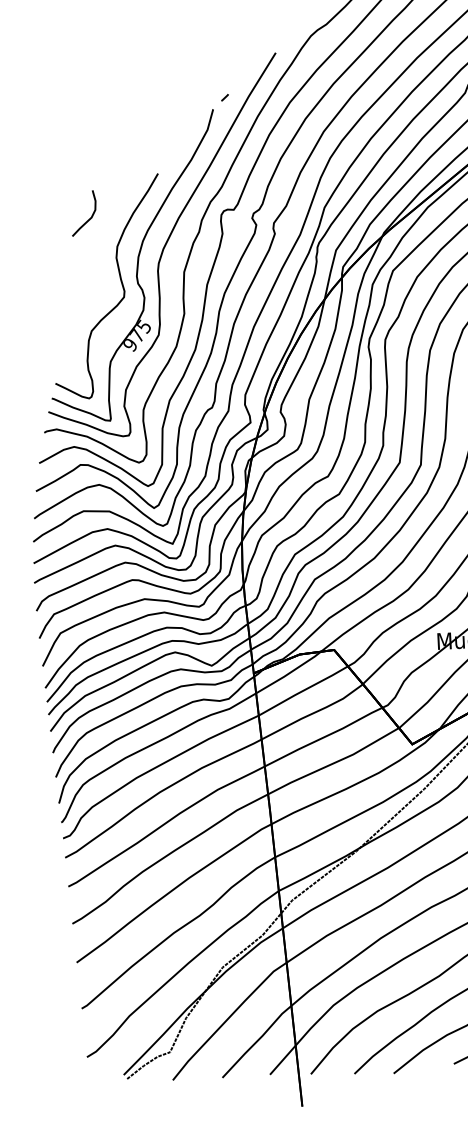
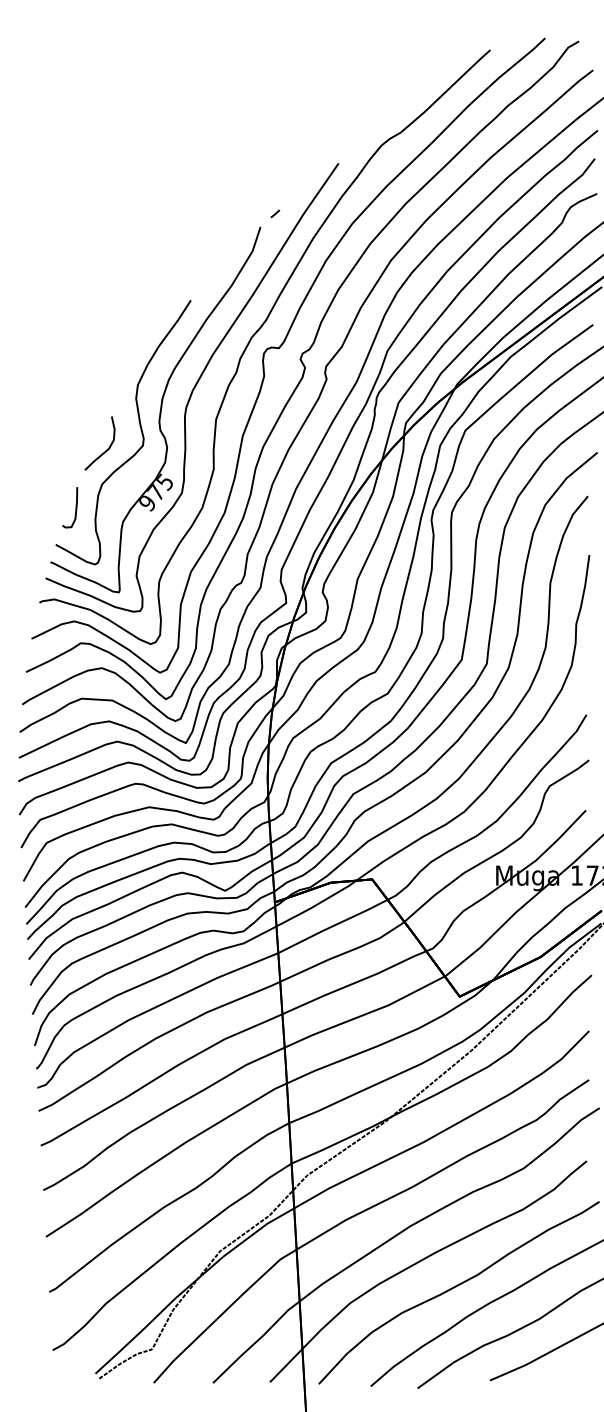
curve: (89, 218) -> (106, 449), moved
curve: (70, 351) -> (75, 507), added

